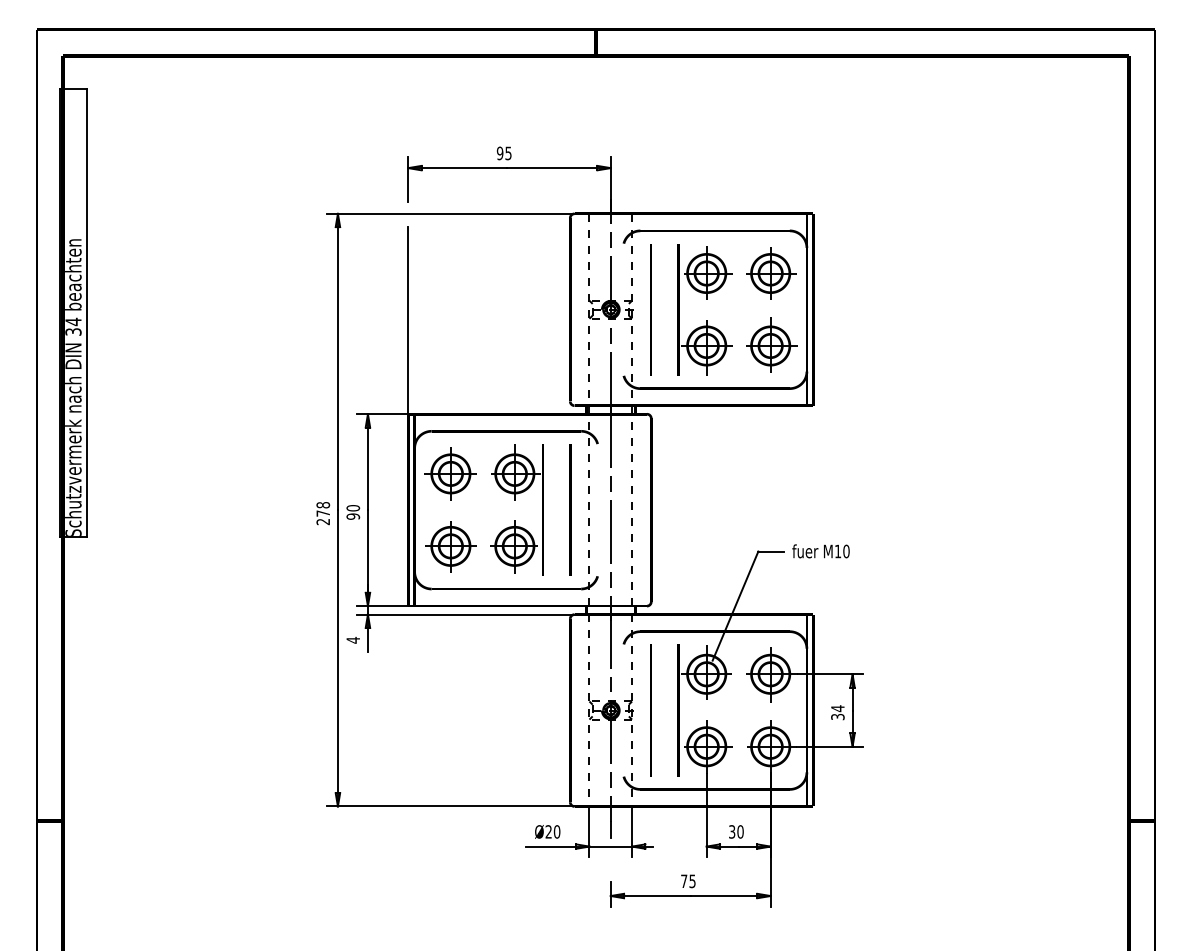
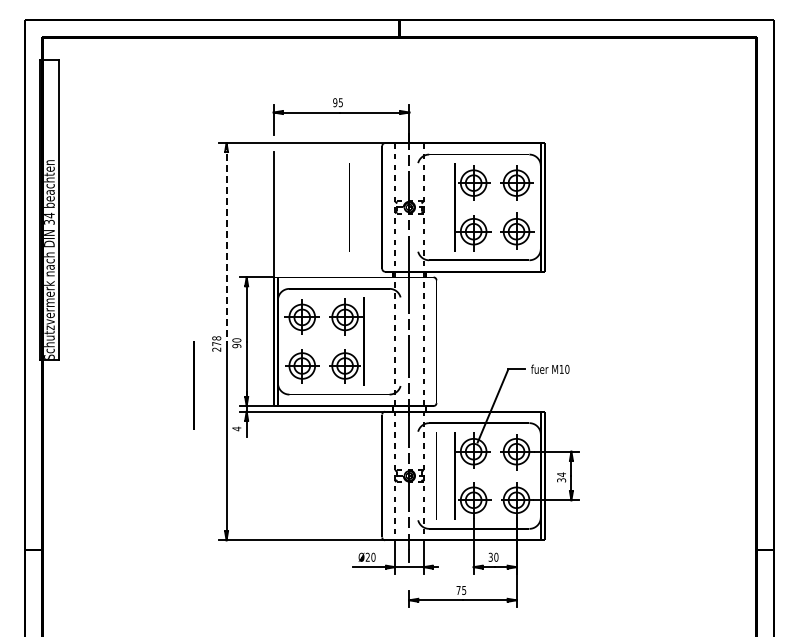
line: (651, 309) -> (349, 207), moved
line: (337, 362) -> (226, 242), solid -> dashed
line: (569, 509) -> (193, 385), moved

